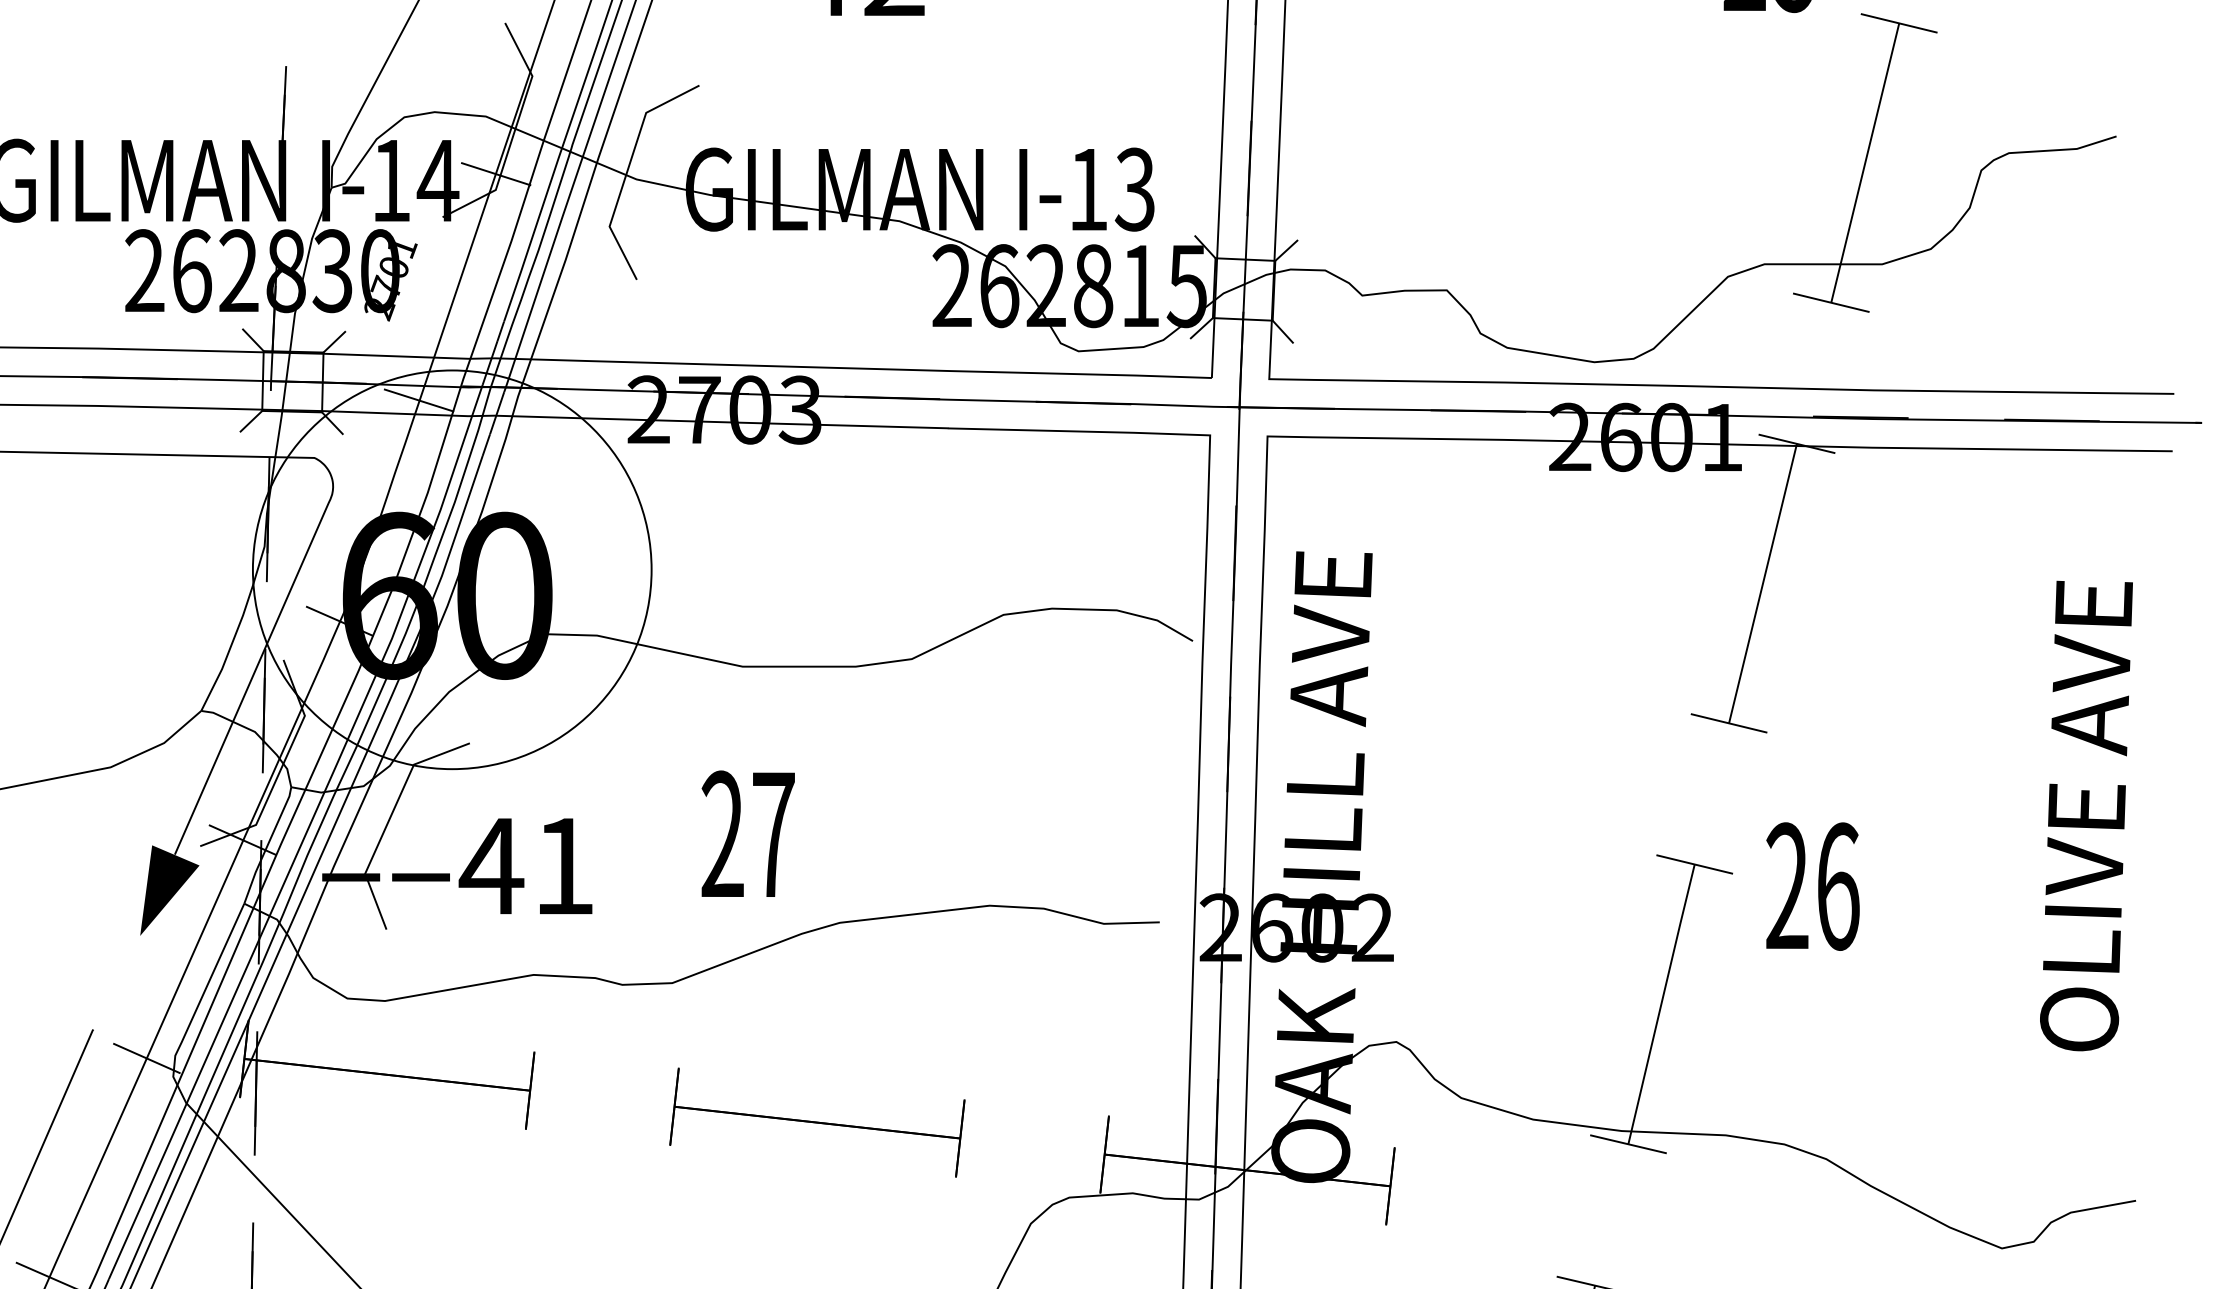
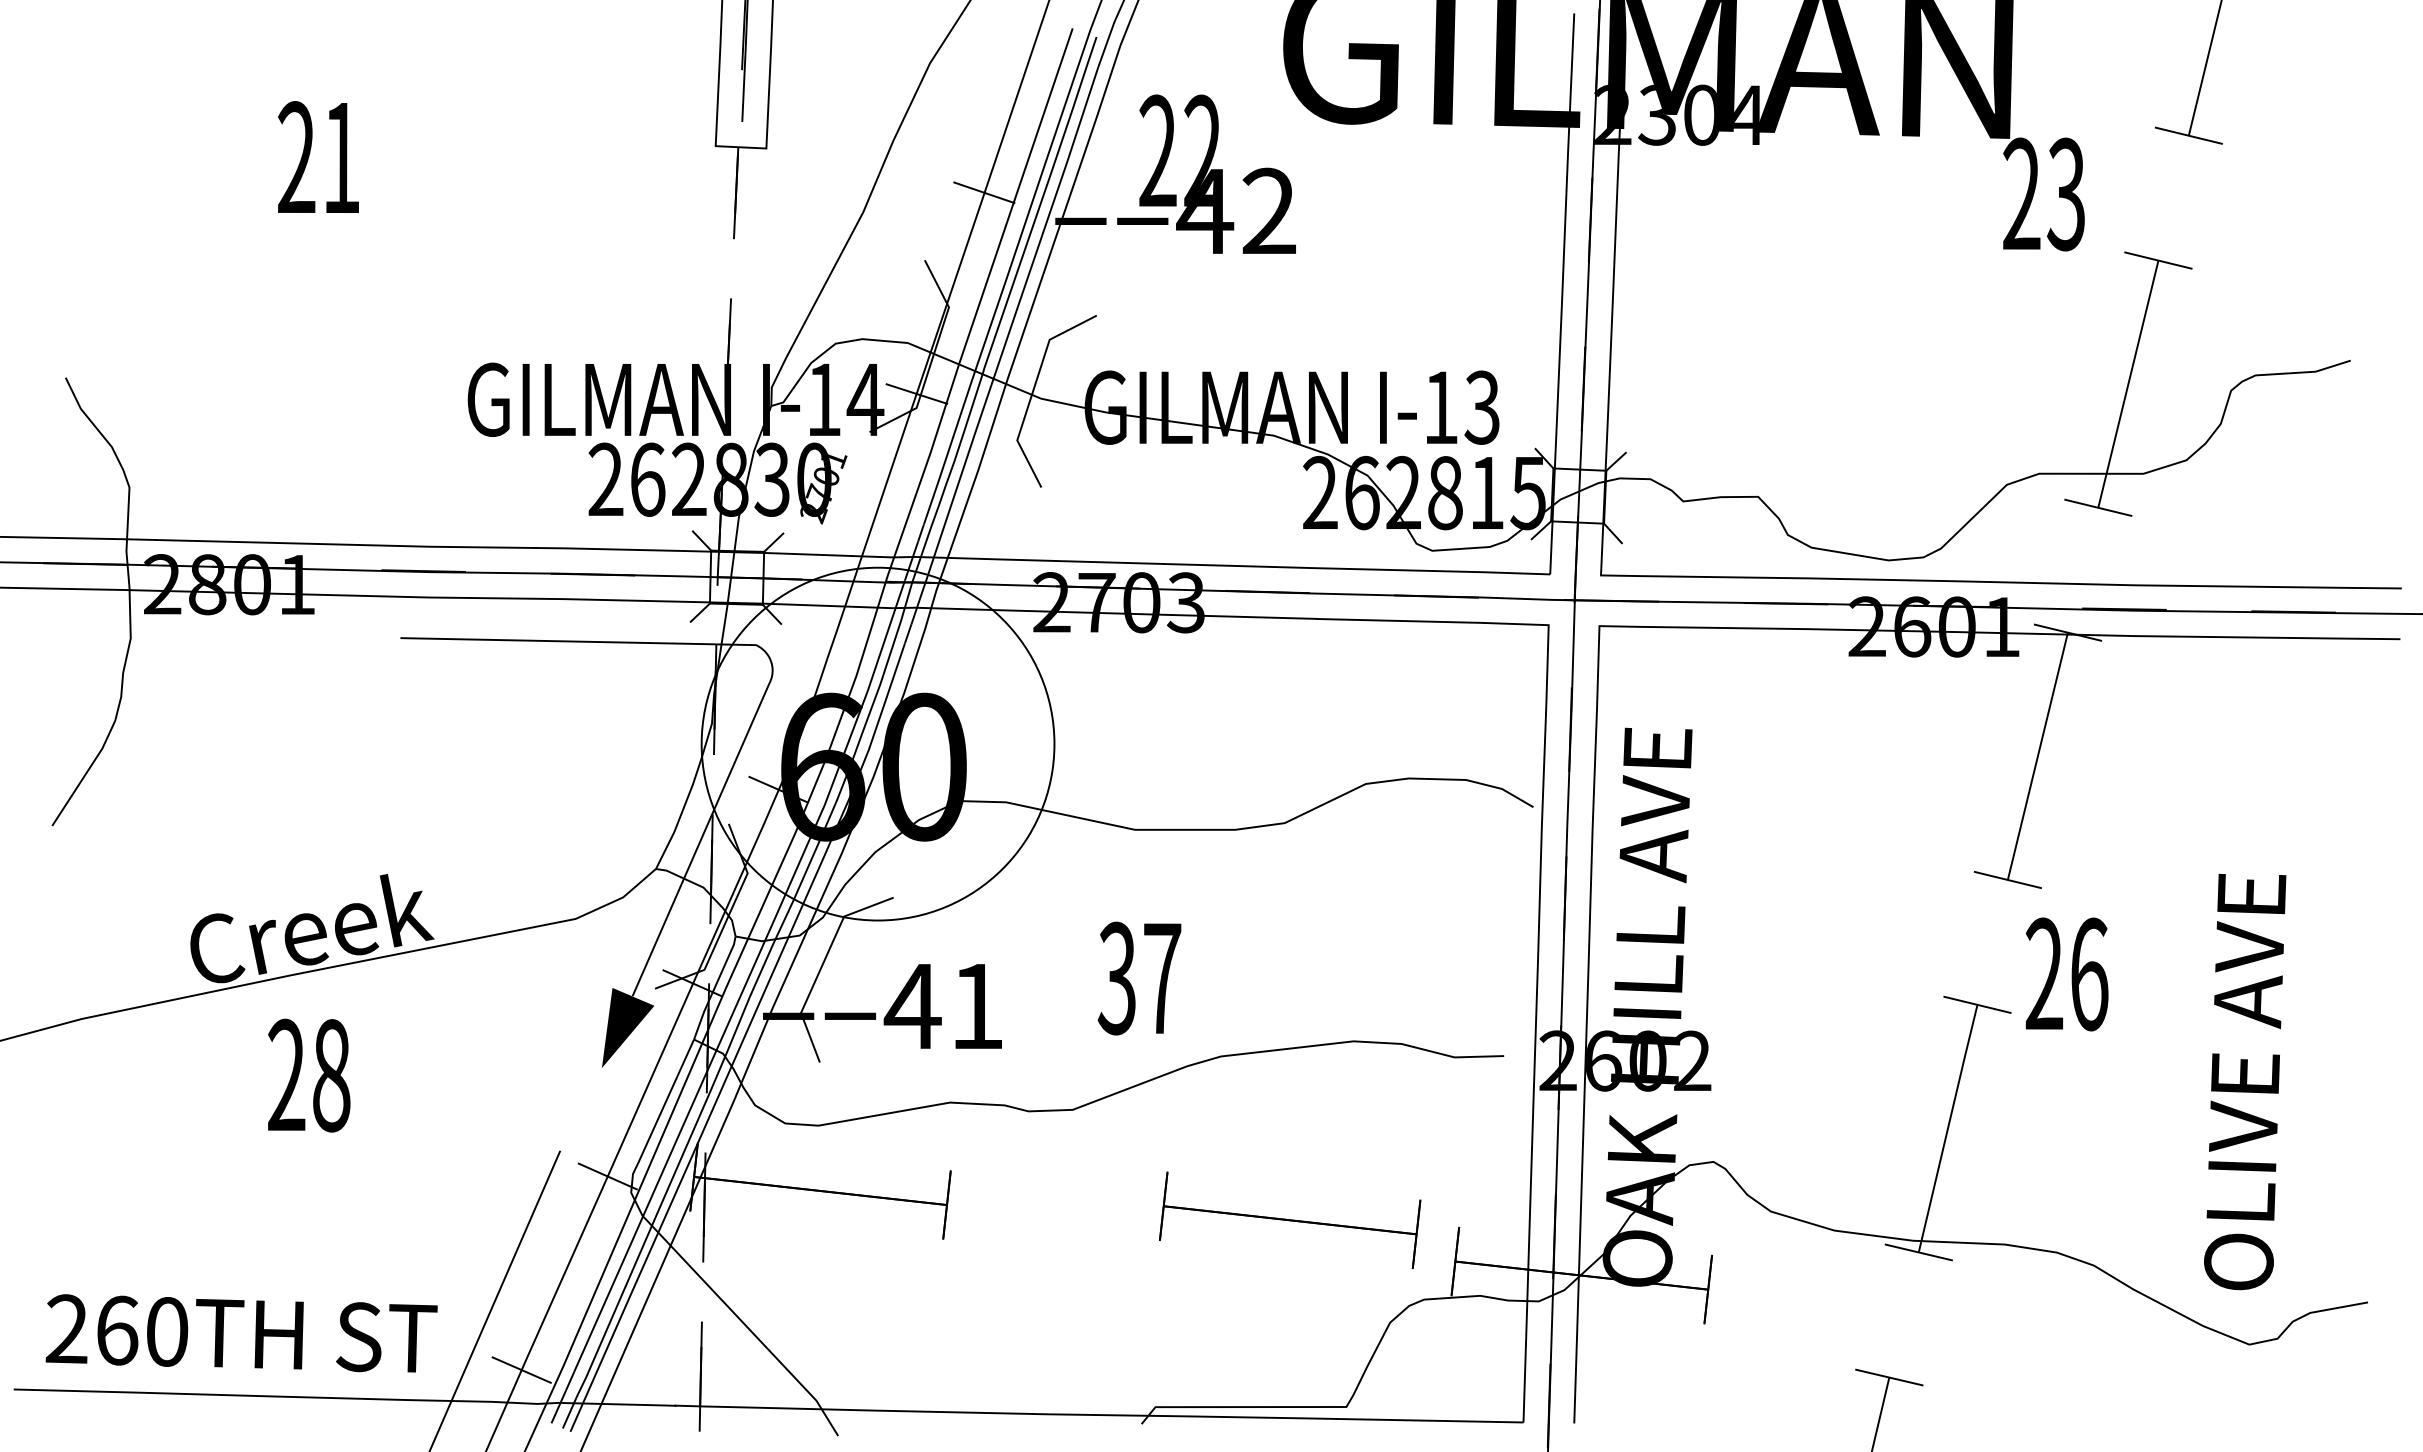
line: (418, 399) -> (848, 593), removed
text: (2086, 815) -> (2245, 1081), moved
text: (721, 834) -> (1116, 978), 27 -> 37
text: (1812, 886) -> (2066, 974), moved
part: (817, 1122) -> (1290, 1220), moved

